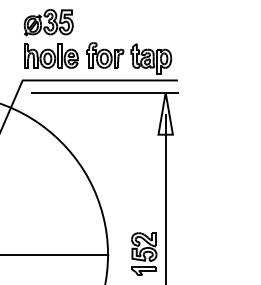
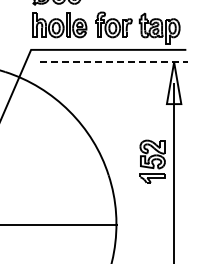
line: (105, 92) -> (113, 61), solid -> dashed
part: (144, 253) -> (152, 160), moved

